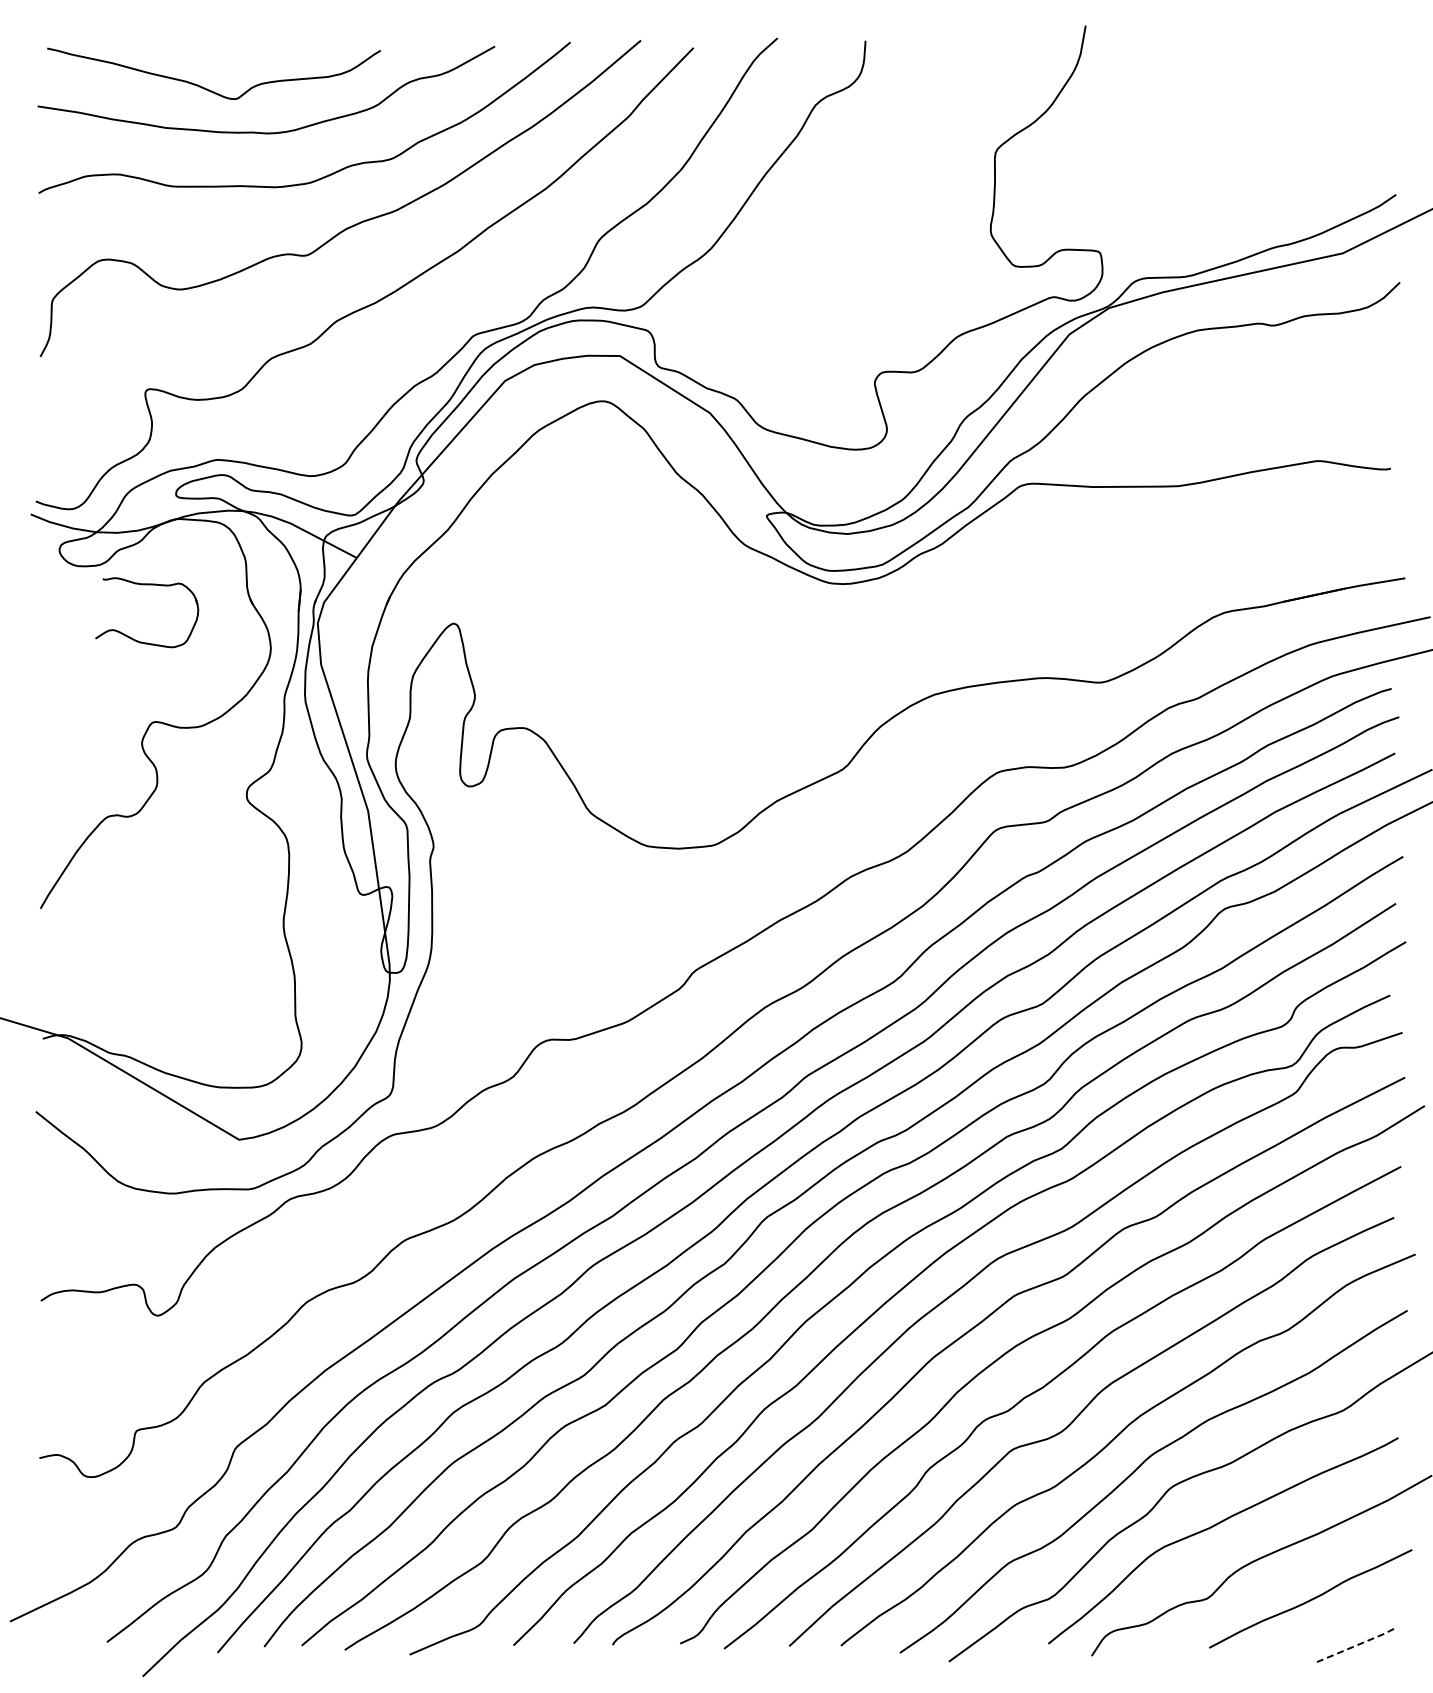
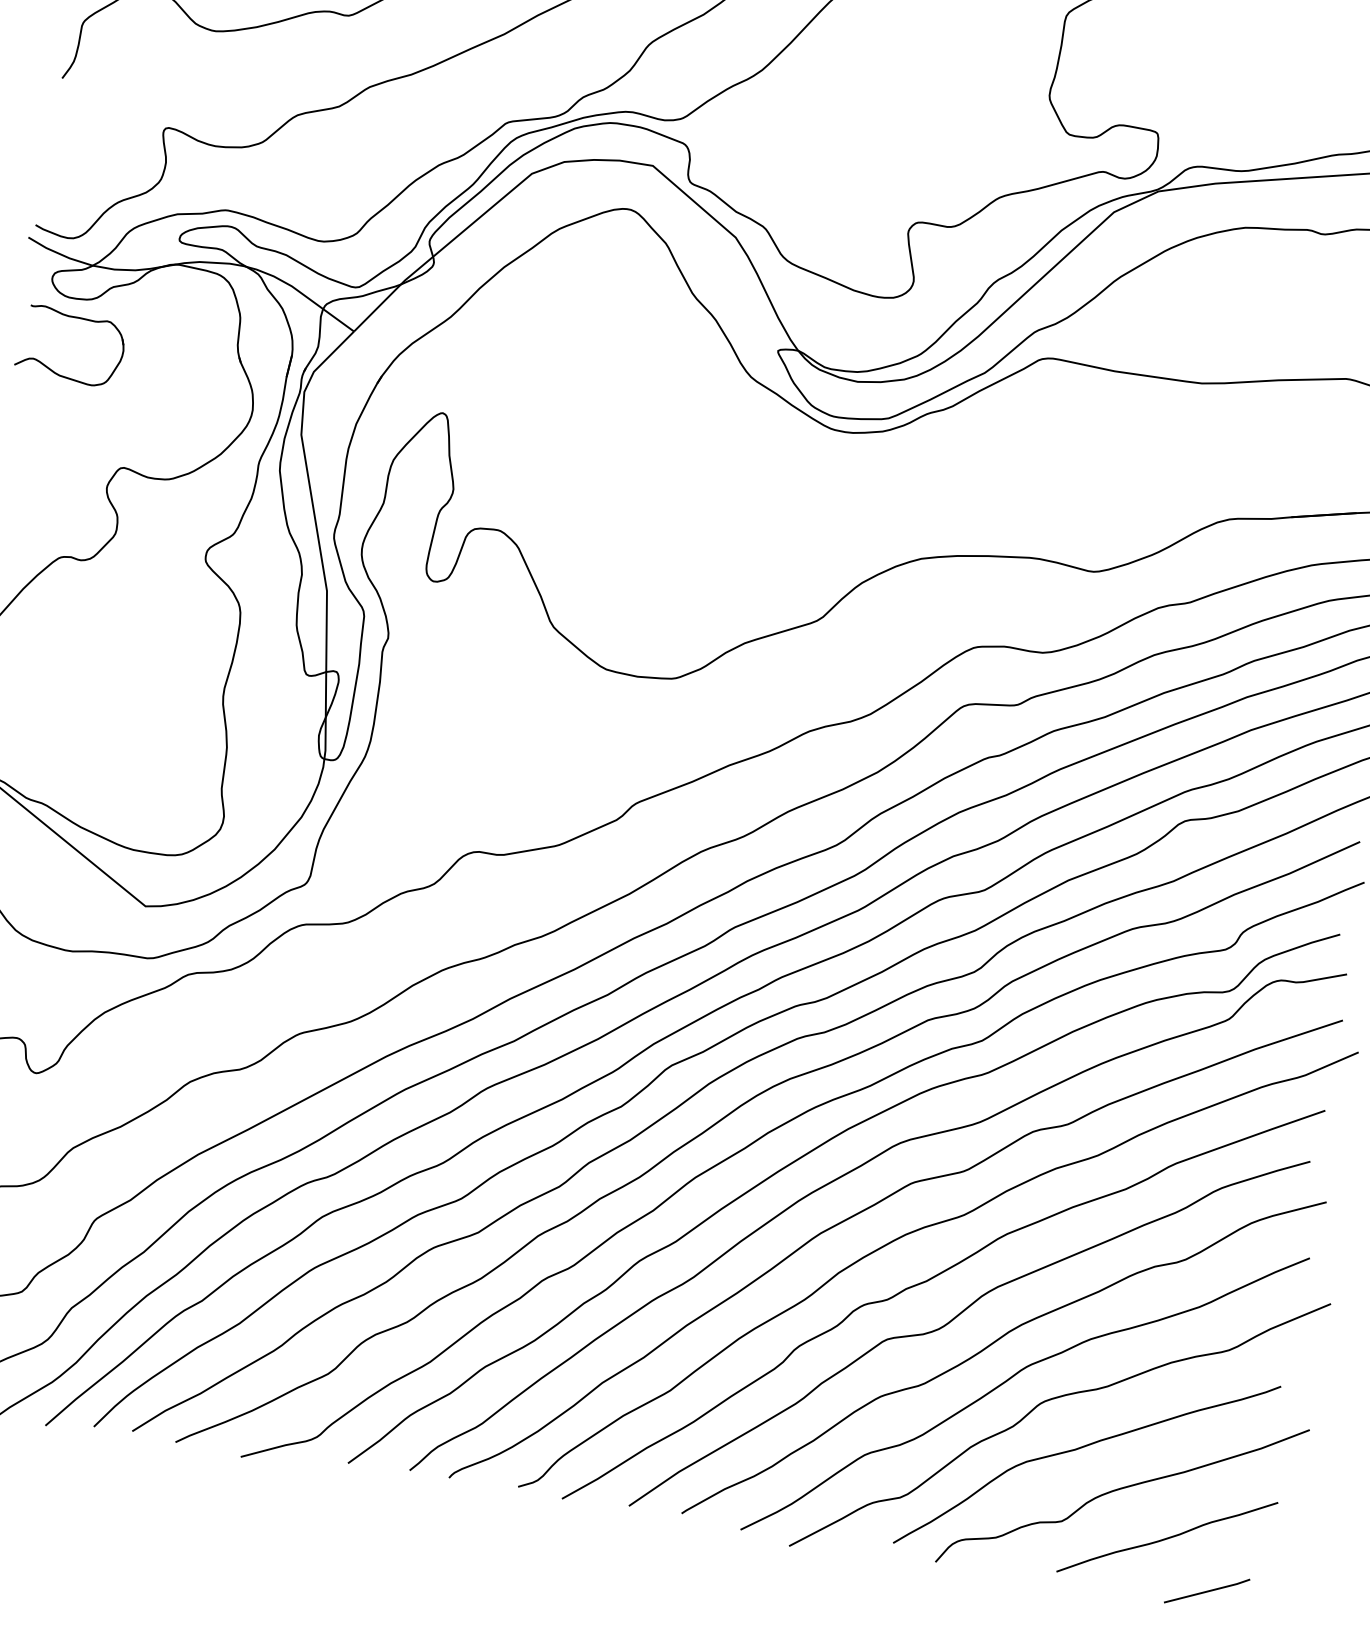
part: (147, 585) -> (75, 318), moved
line: (1357, 1644) -> (1208, 1590), dashed -> solid

